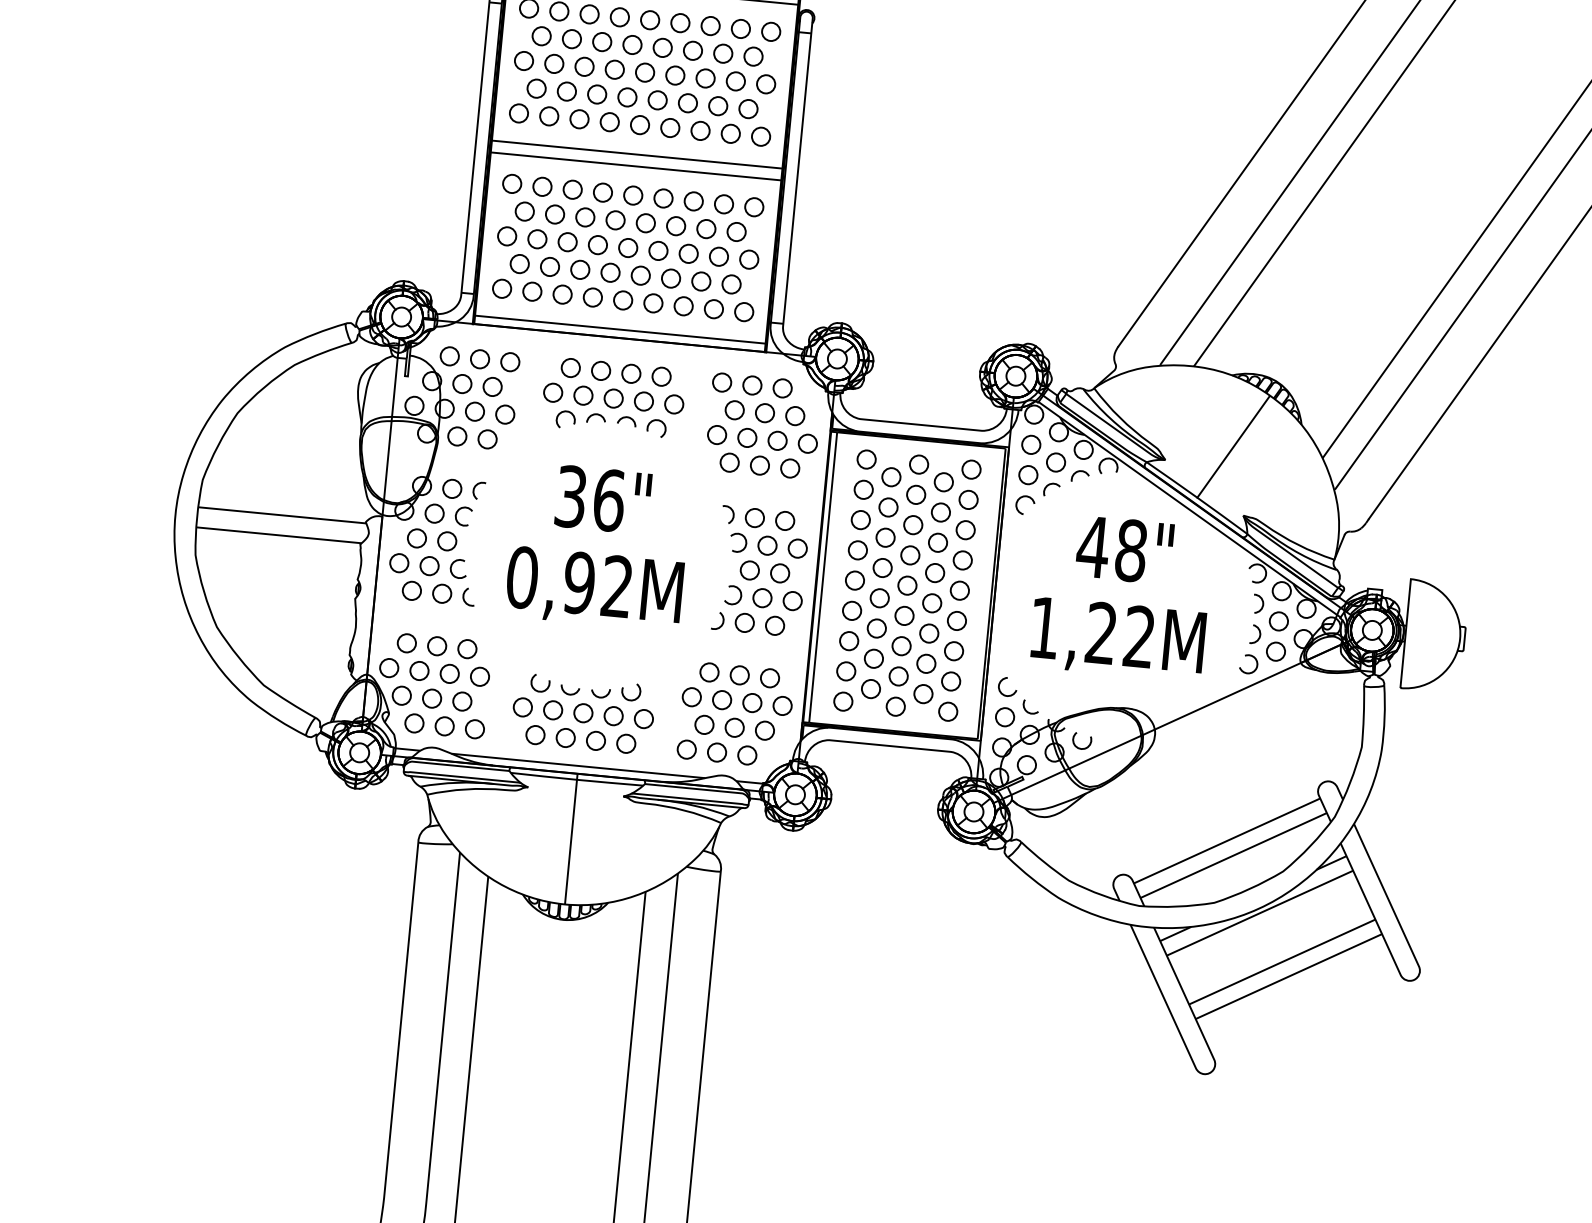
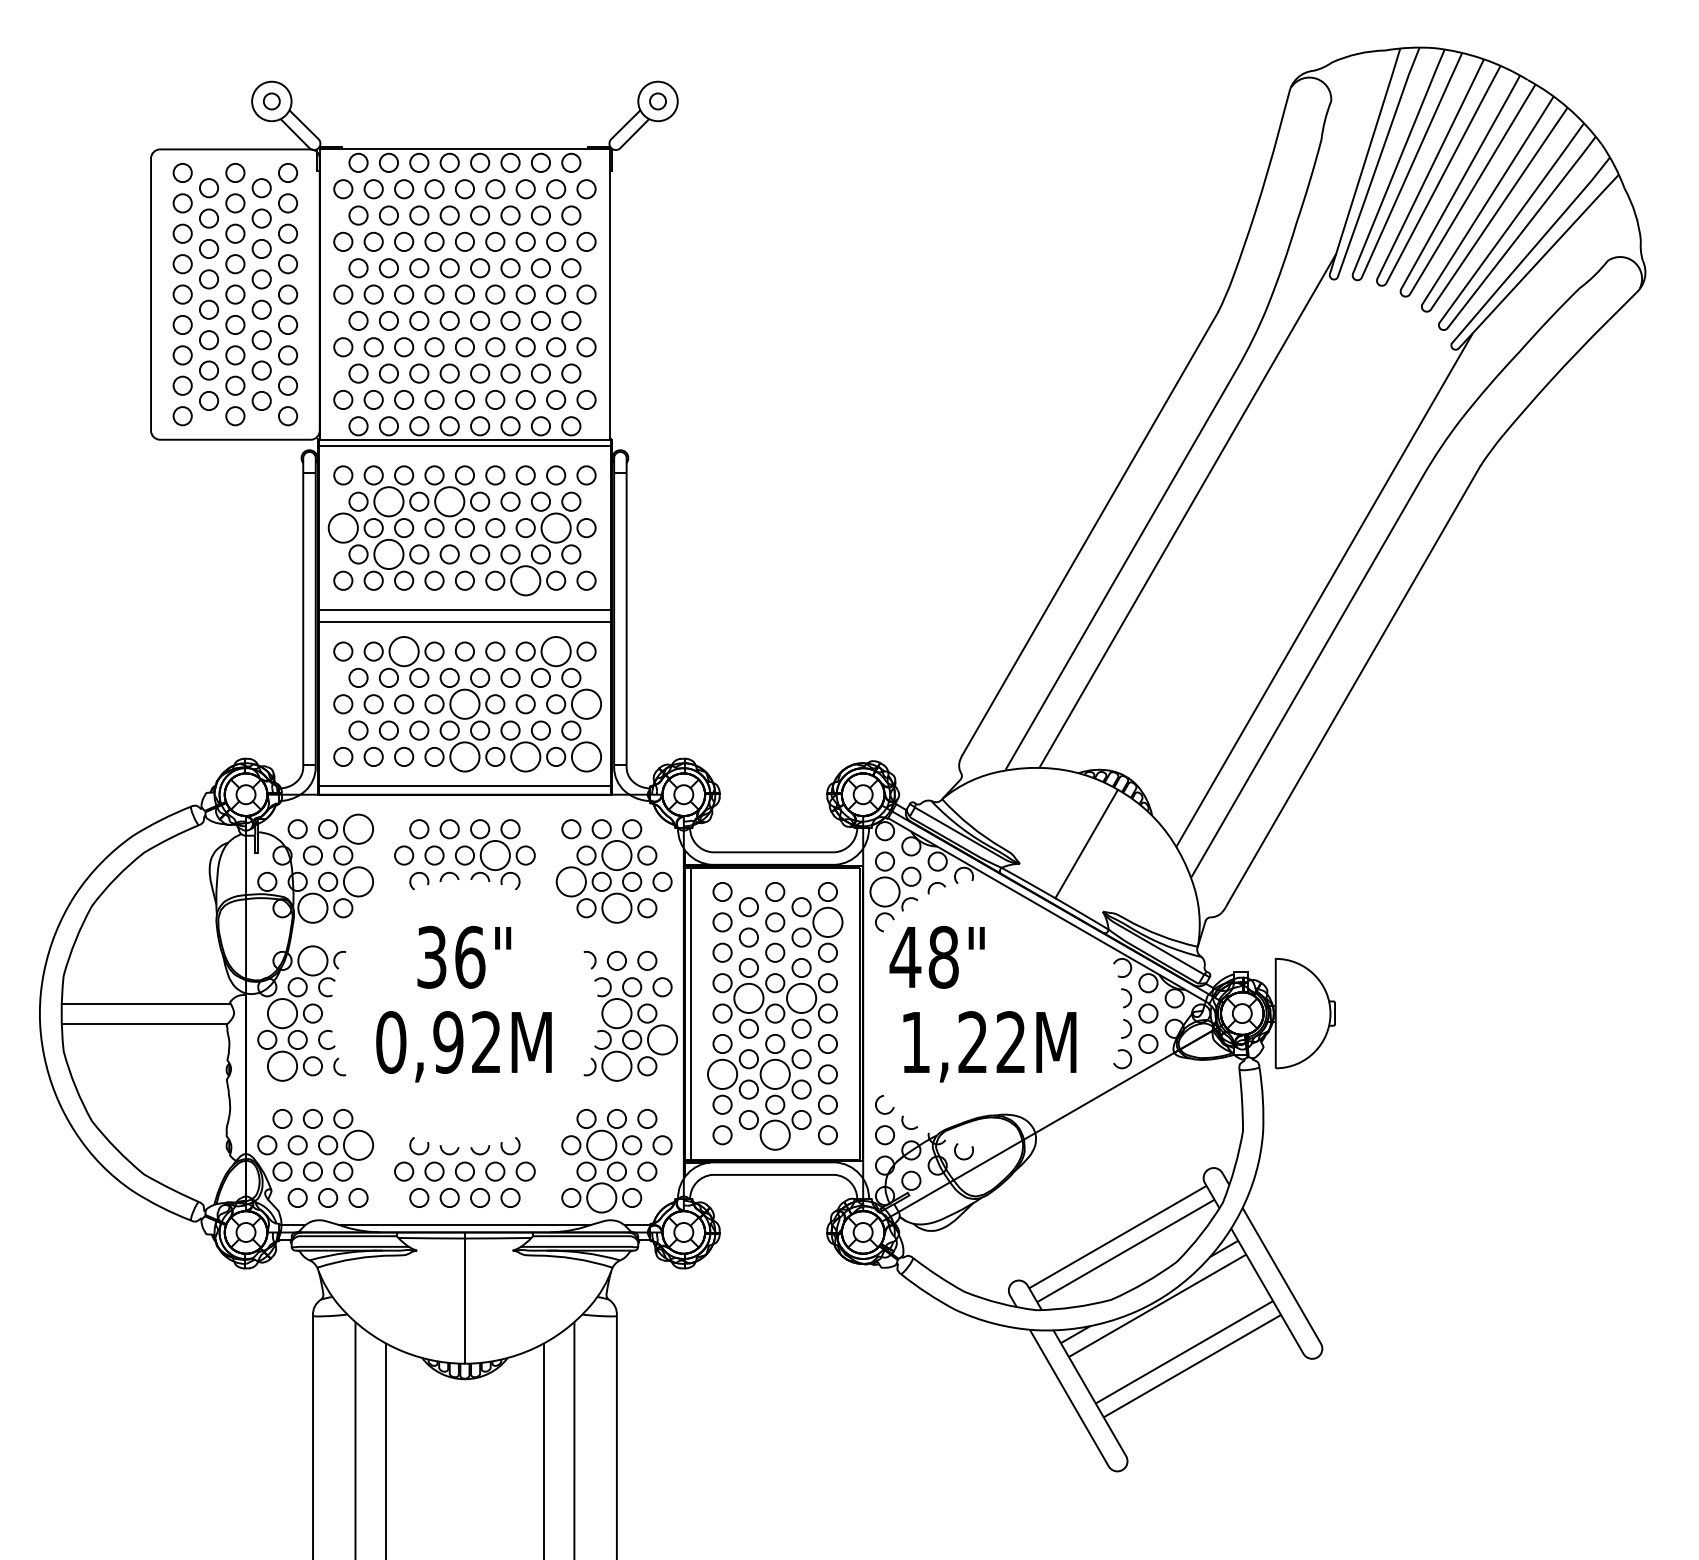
circle: (571, 38) -> (388, 501), size x1.6
circle: (632, 44) -> (449, 501), size x1.6
circle: (524, 61) -> (343, 528), size x1.6
circle: (736, 81) -> (556, 528), size x1.6
circle: (566, 91) -> (388, 554), size x1.6
circle: (700, 130) -> (525, 580), size x1.6
circle: (573, 189) -> (404, 651), size x1.6
circle: (724, 204) -> (556, 651), size x1.6
circle: (627, 248) -> (464, 704), size x1.6
circle: (749, 259) -> (586, 704), size x1.6
circle: (622, 299) -> (464, 756), size x1.6
circle: (683, 305) -> (525, 756), size x1.6
circle: (744, 311) -> (586, 756), size x1.6
circle: (510, 362) -> (358, 829), size x1.6
circle: (644, 401) -> (495, 855), size x1.6
circle: (764, 413) -> (616, 855), size x1.6
circle: (505, 414) -> (358, 881), size x1.6
circle: (717, 434) -> (571, 881), size x1.6
circle: (456, 436) -> (312, 908), size x1.6
circle: (759, 465) -> (616, 908), size x1.6
circle: (1027, 474) -> (884, 891), size x1.6
circle: (451, 488) -> (312, 960), size x1.6
circle: (968, 499) -> (827, 922), size x1.6
circle: (416, 538) -> (282, 1013), size x1.6
text: (1124, 550) -> (936, 957), moved
circle: (882, 568) -> (748, 998), size x1.6
circle: (749, 570) -> (616, 1013), size x1.6
circle: (935, 573) -> (801, 998), size x1.6
circle: (411, 591) -> (282, 1066), size x1.6
circle: (792, 600) -> (662, 1039), size x1.6
circle: (744, 623) -> (616, 1066), size x1.6
circle: (849, 641) -> (722, 1074), size x1.6
circle: (901, 646) -> (775, 1074), size x1.6
circle: (479, 677) -> (358, 1145), size x1.6
circle: (721, 700) -> (601, 1145), size x1.6
circle: (896, 707) -> (775, 1135), size x1.6
circle: (716, 752) -> (601, 1197), size x1.6

